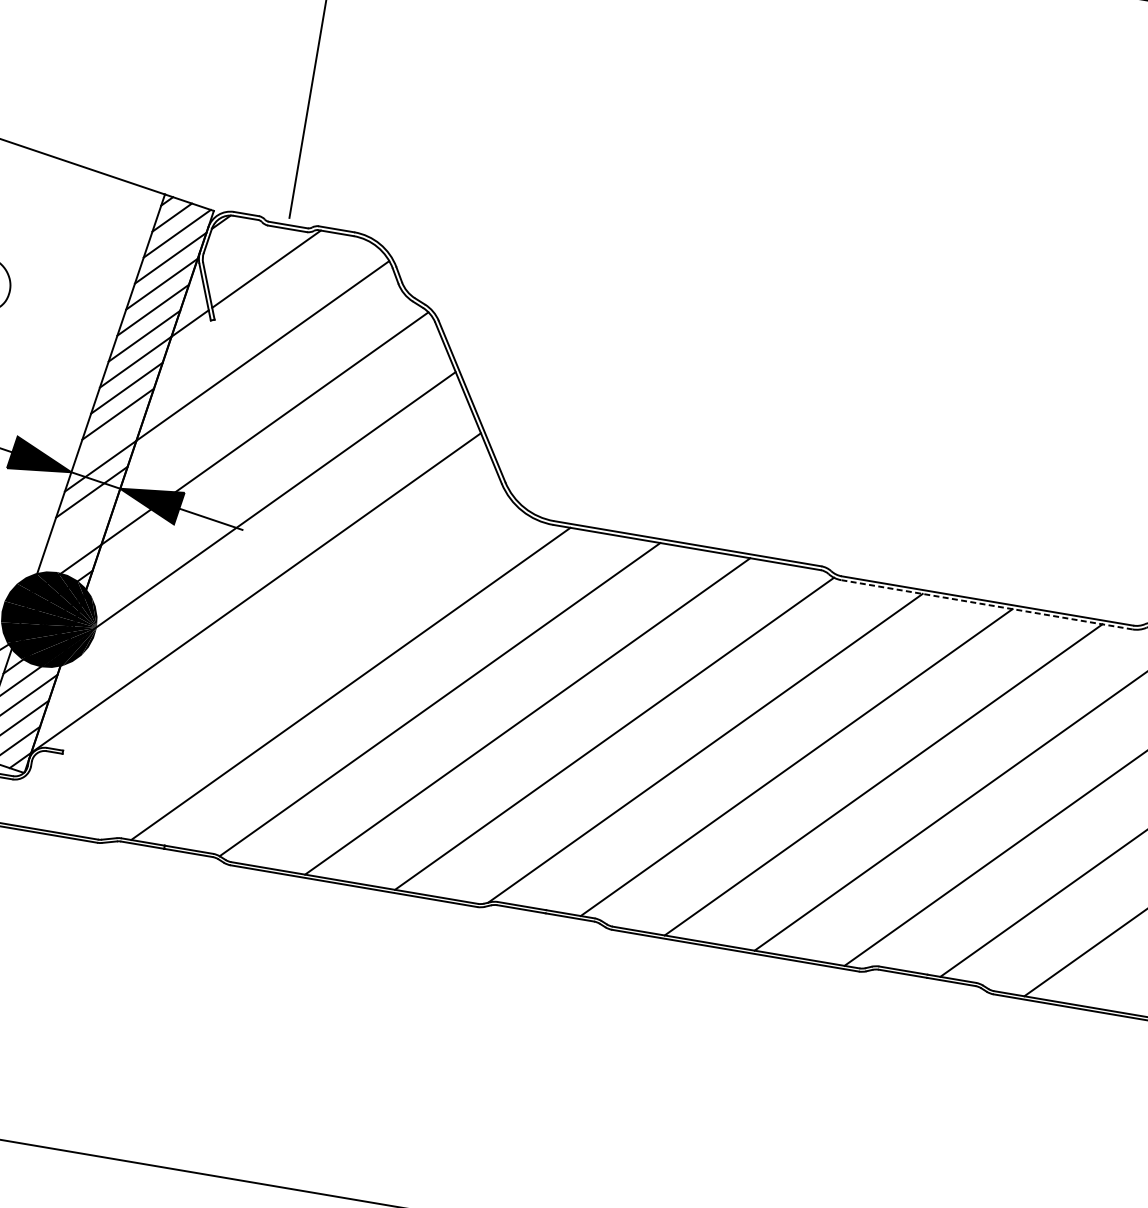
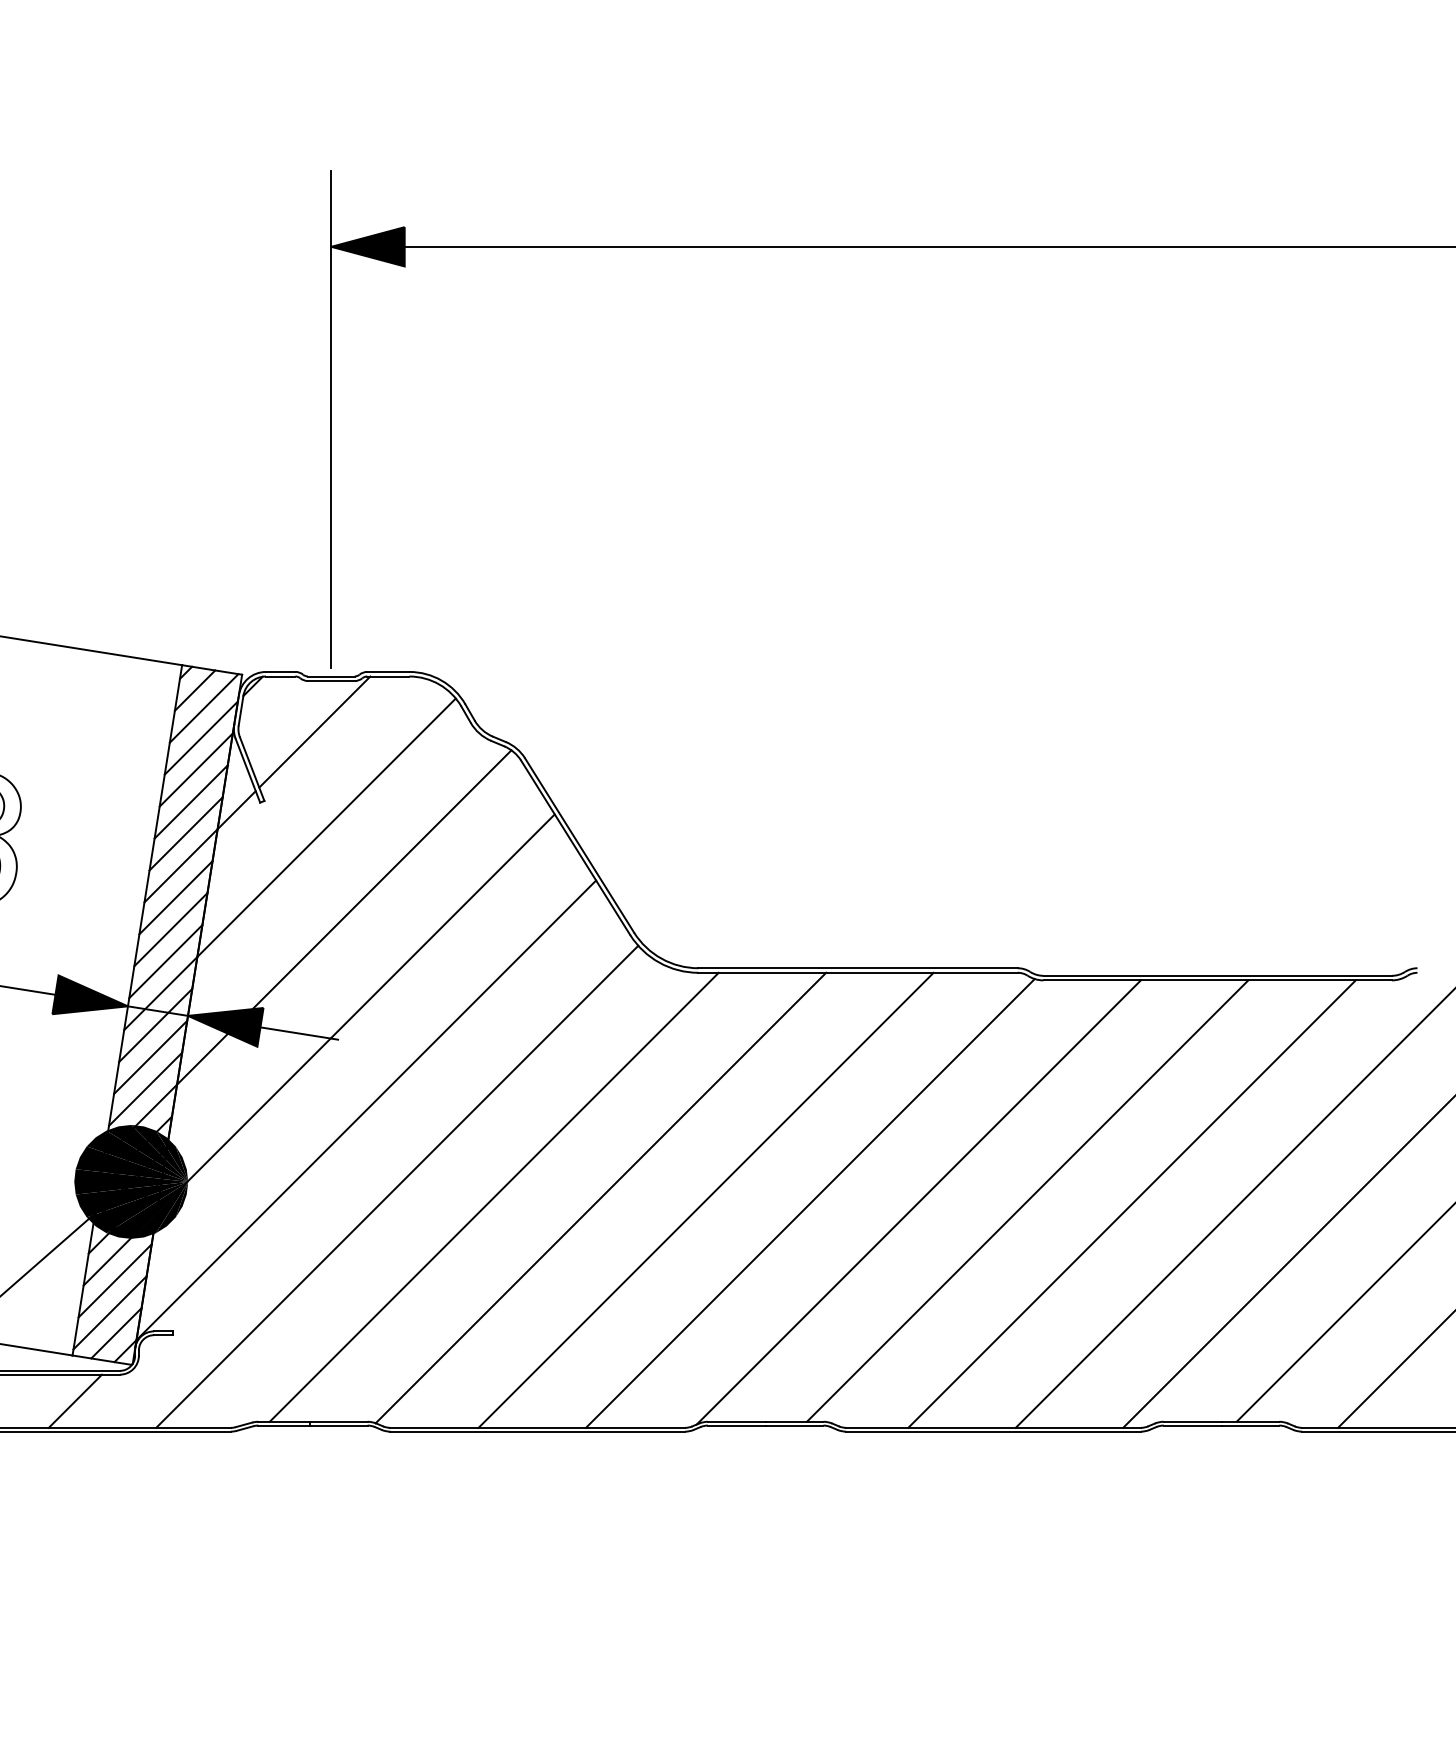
line: (109, 440) -> (165, 961), added
line: (83, 518) -> (150, 1057), added
line: (74, 543) -> (145, 1088), added
line: (986, 604) -> (1217, 980), dashed -> solid
line: (271, 661) -> (397, 1186), added

